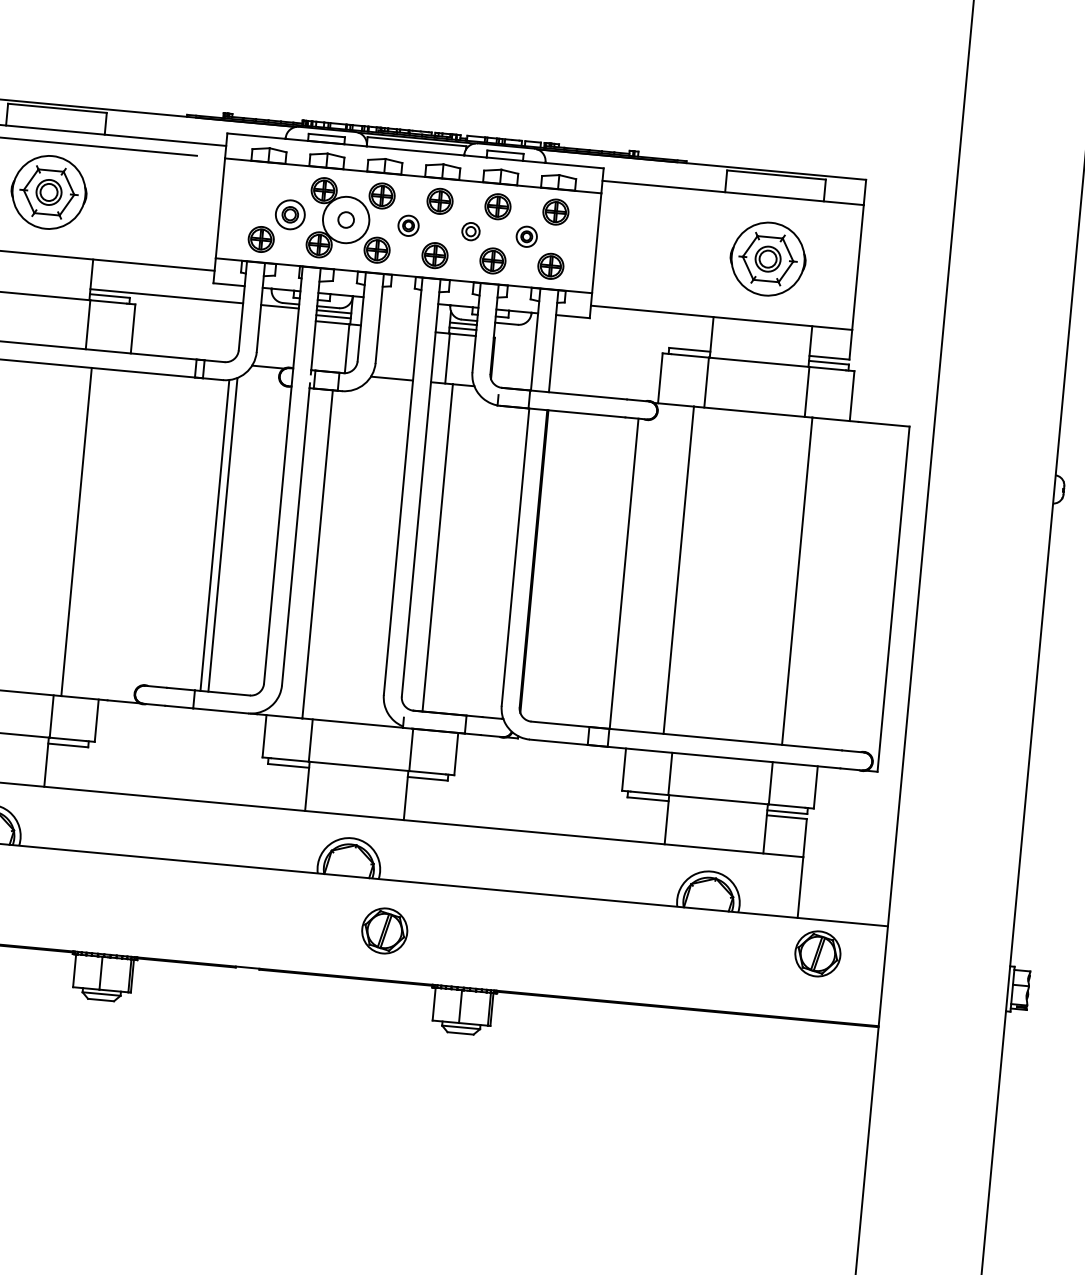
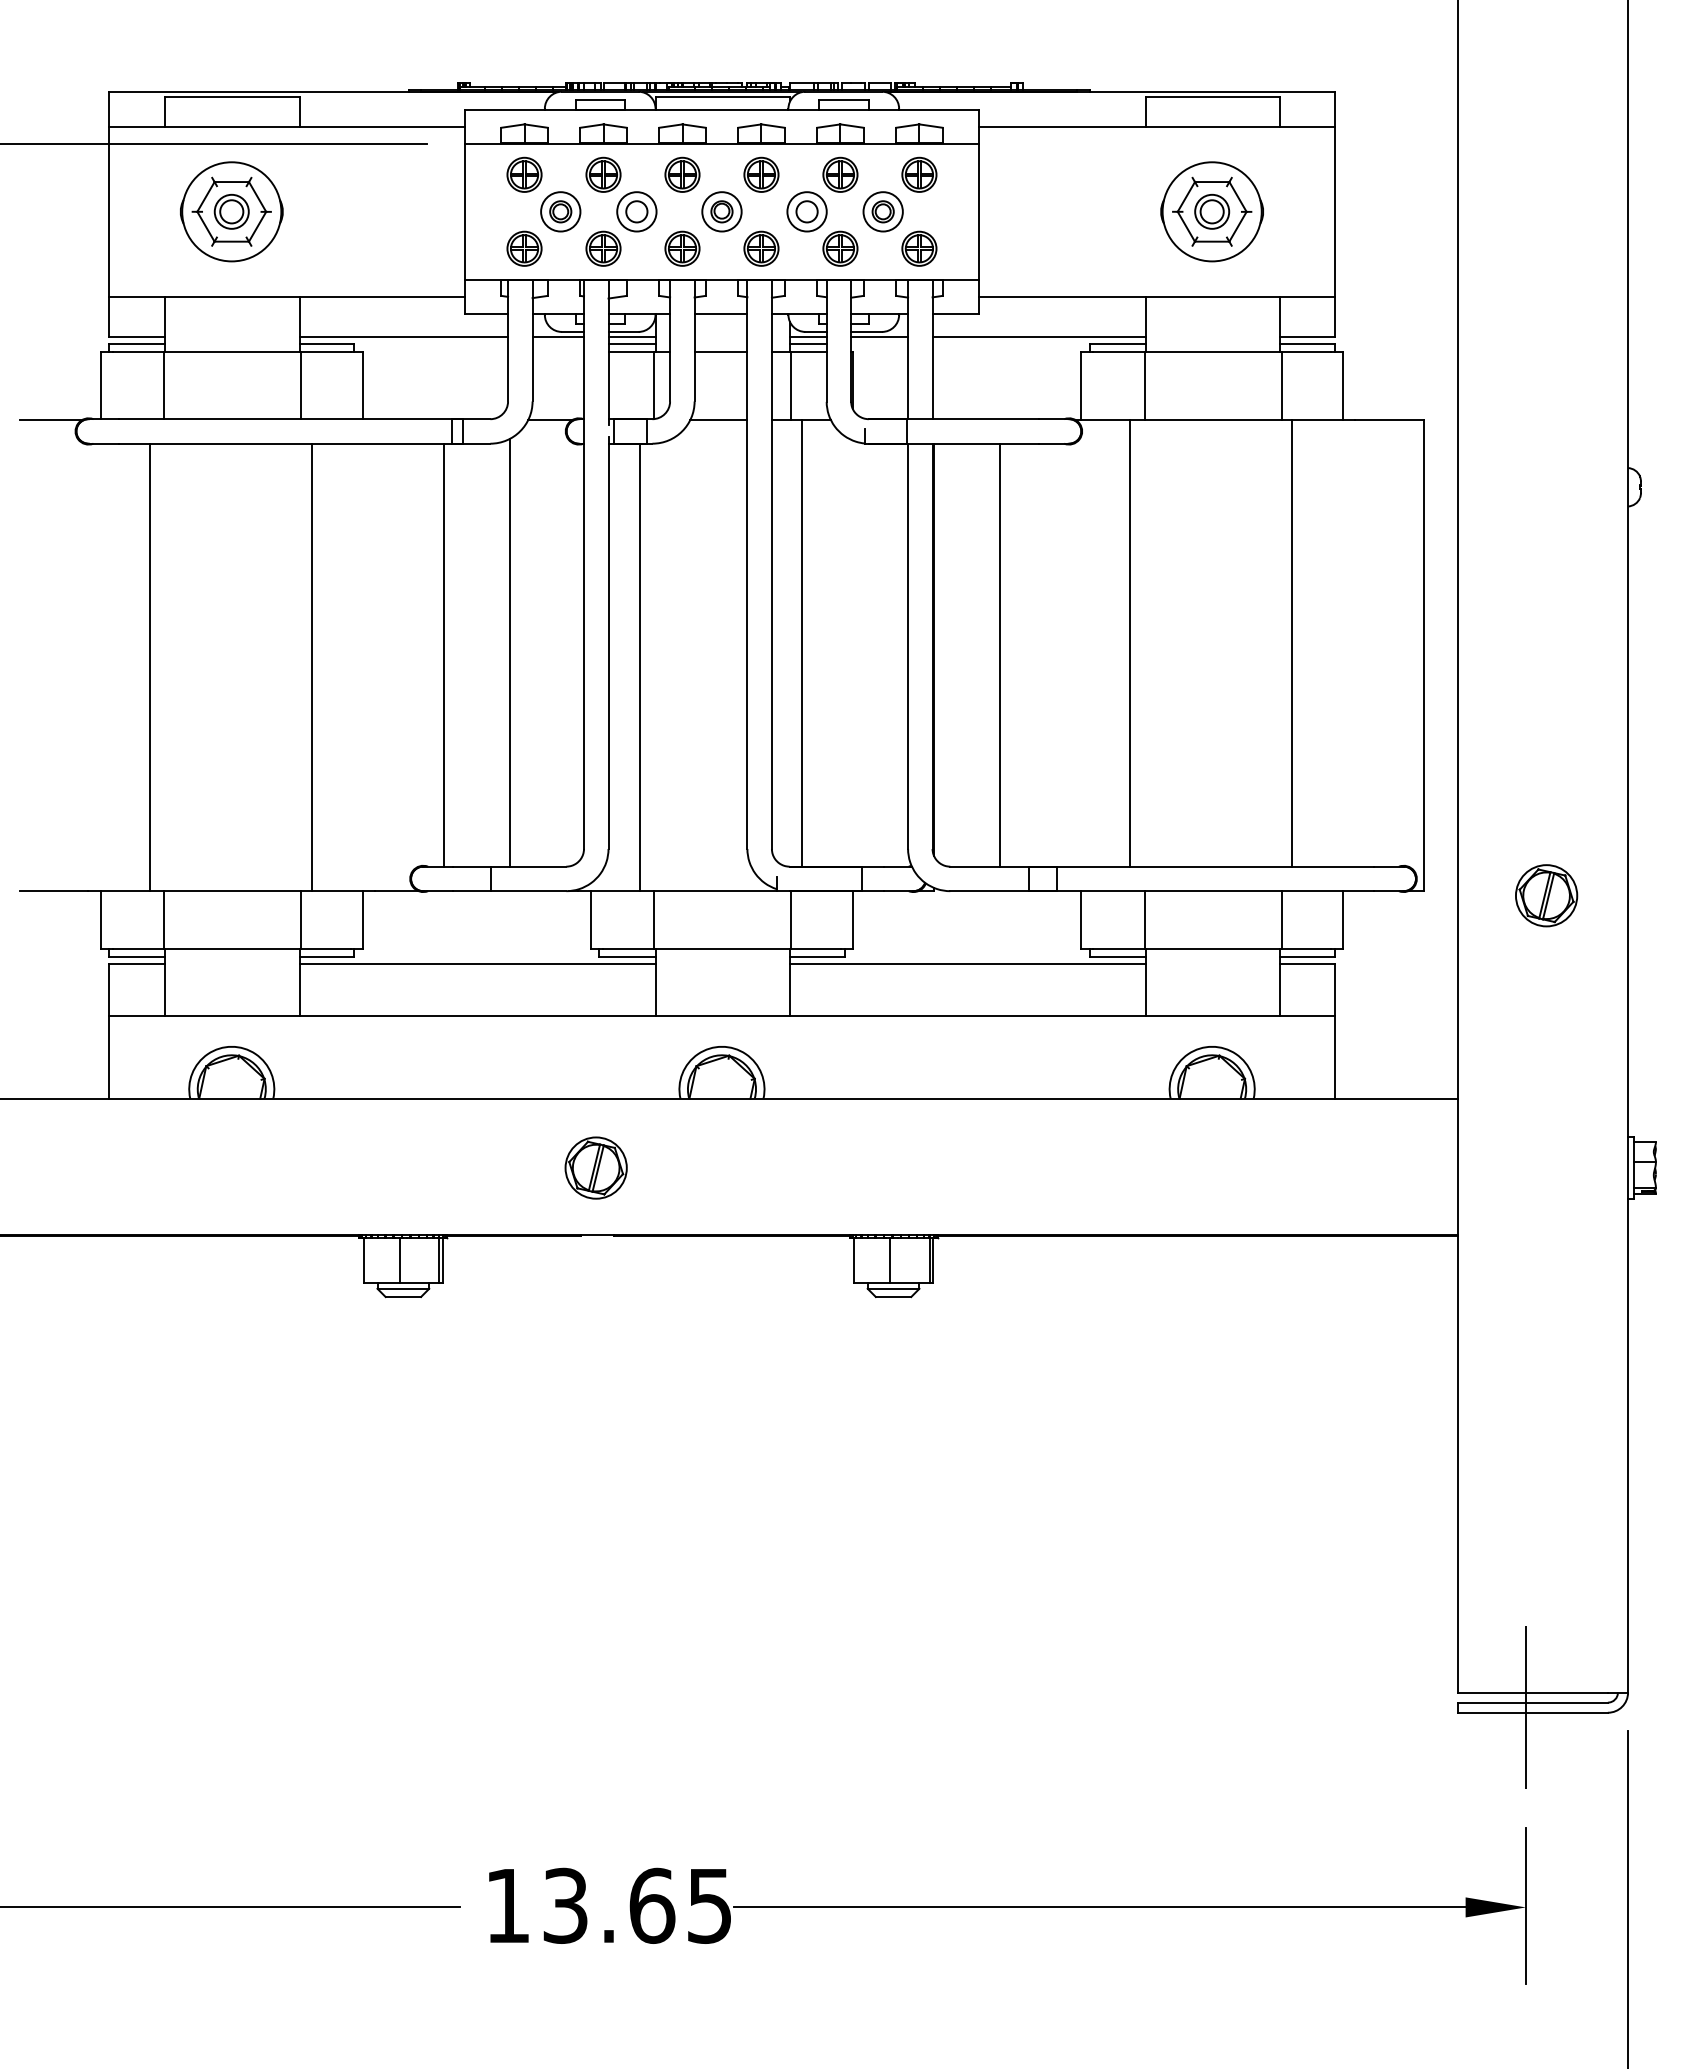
part: (266, 184) -> (524, 174), added
circle: (345, 219) -> (636, 211), size x0.62
part: (408, 225) -> (721, 211), size x1.43
part: (470, 231) -> (806, 211), size x1.67
part: (526, 236) -> (882, 211), size x1.43
line: (400, 300) -> (720, 313), added
line: (397, 328) -> (720, 352), added
line: (515, 328) -> (879, 337), added
line: (632, 339) -> (1038, 337), added
line: (214, 535) -> (443, 654), moved
line: (623, 573) -> (999, 654), moved
line: (178, 760) -> (477, 963), added
line: (537, 793) -> (967, 963), added
part: (384, 930) -> (595, 1167), moved
part: (817, 953) -> (1546, 895), moved

